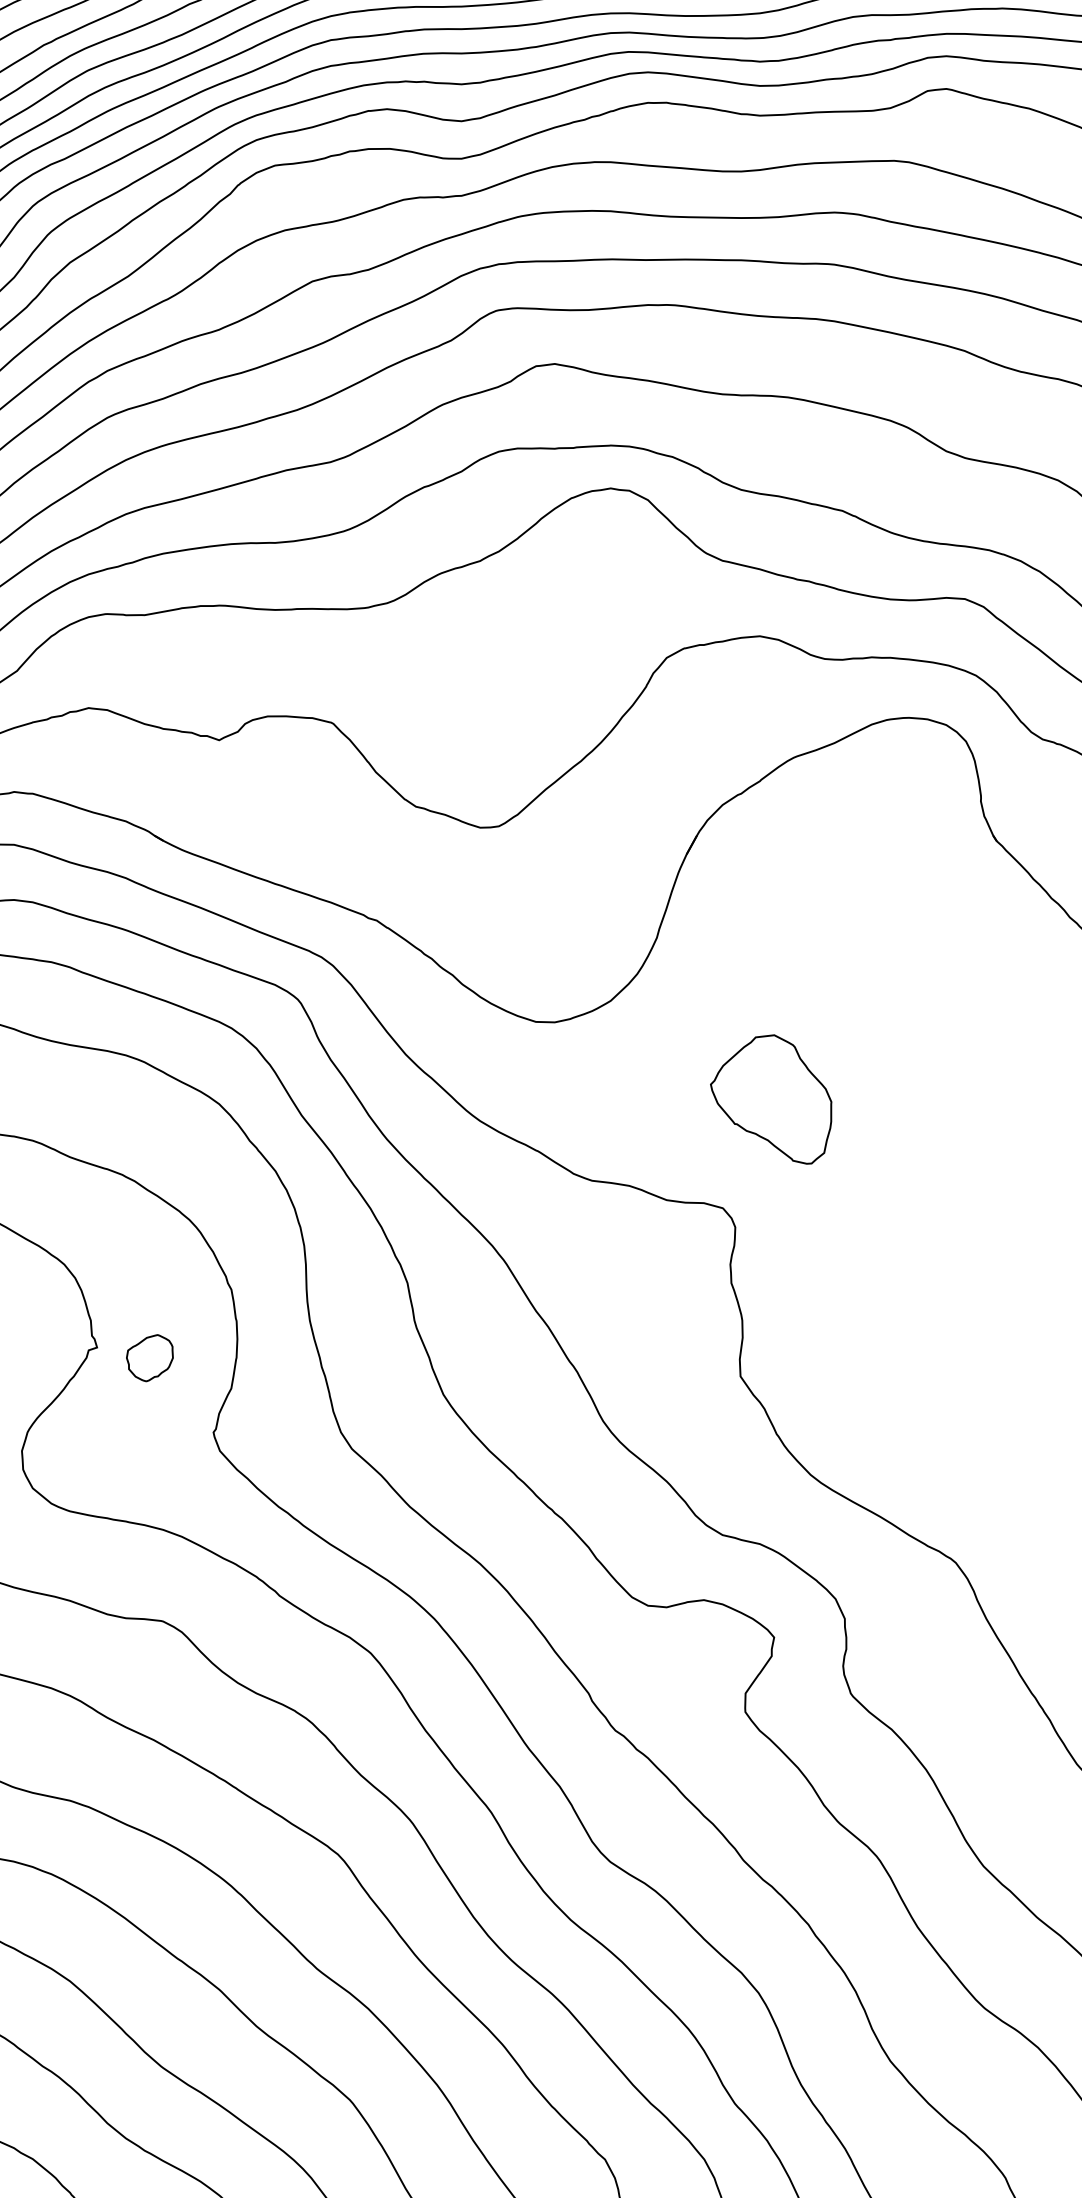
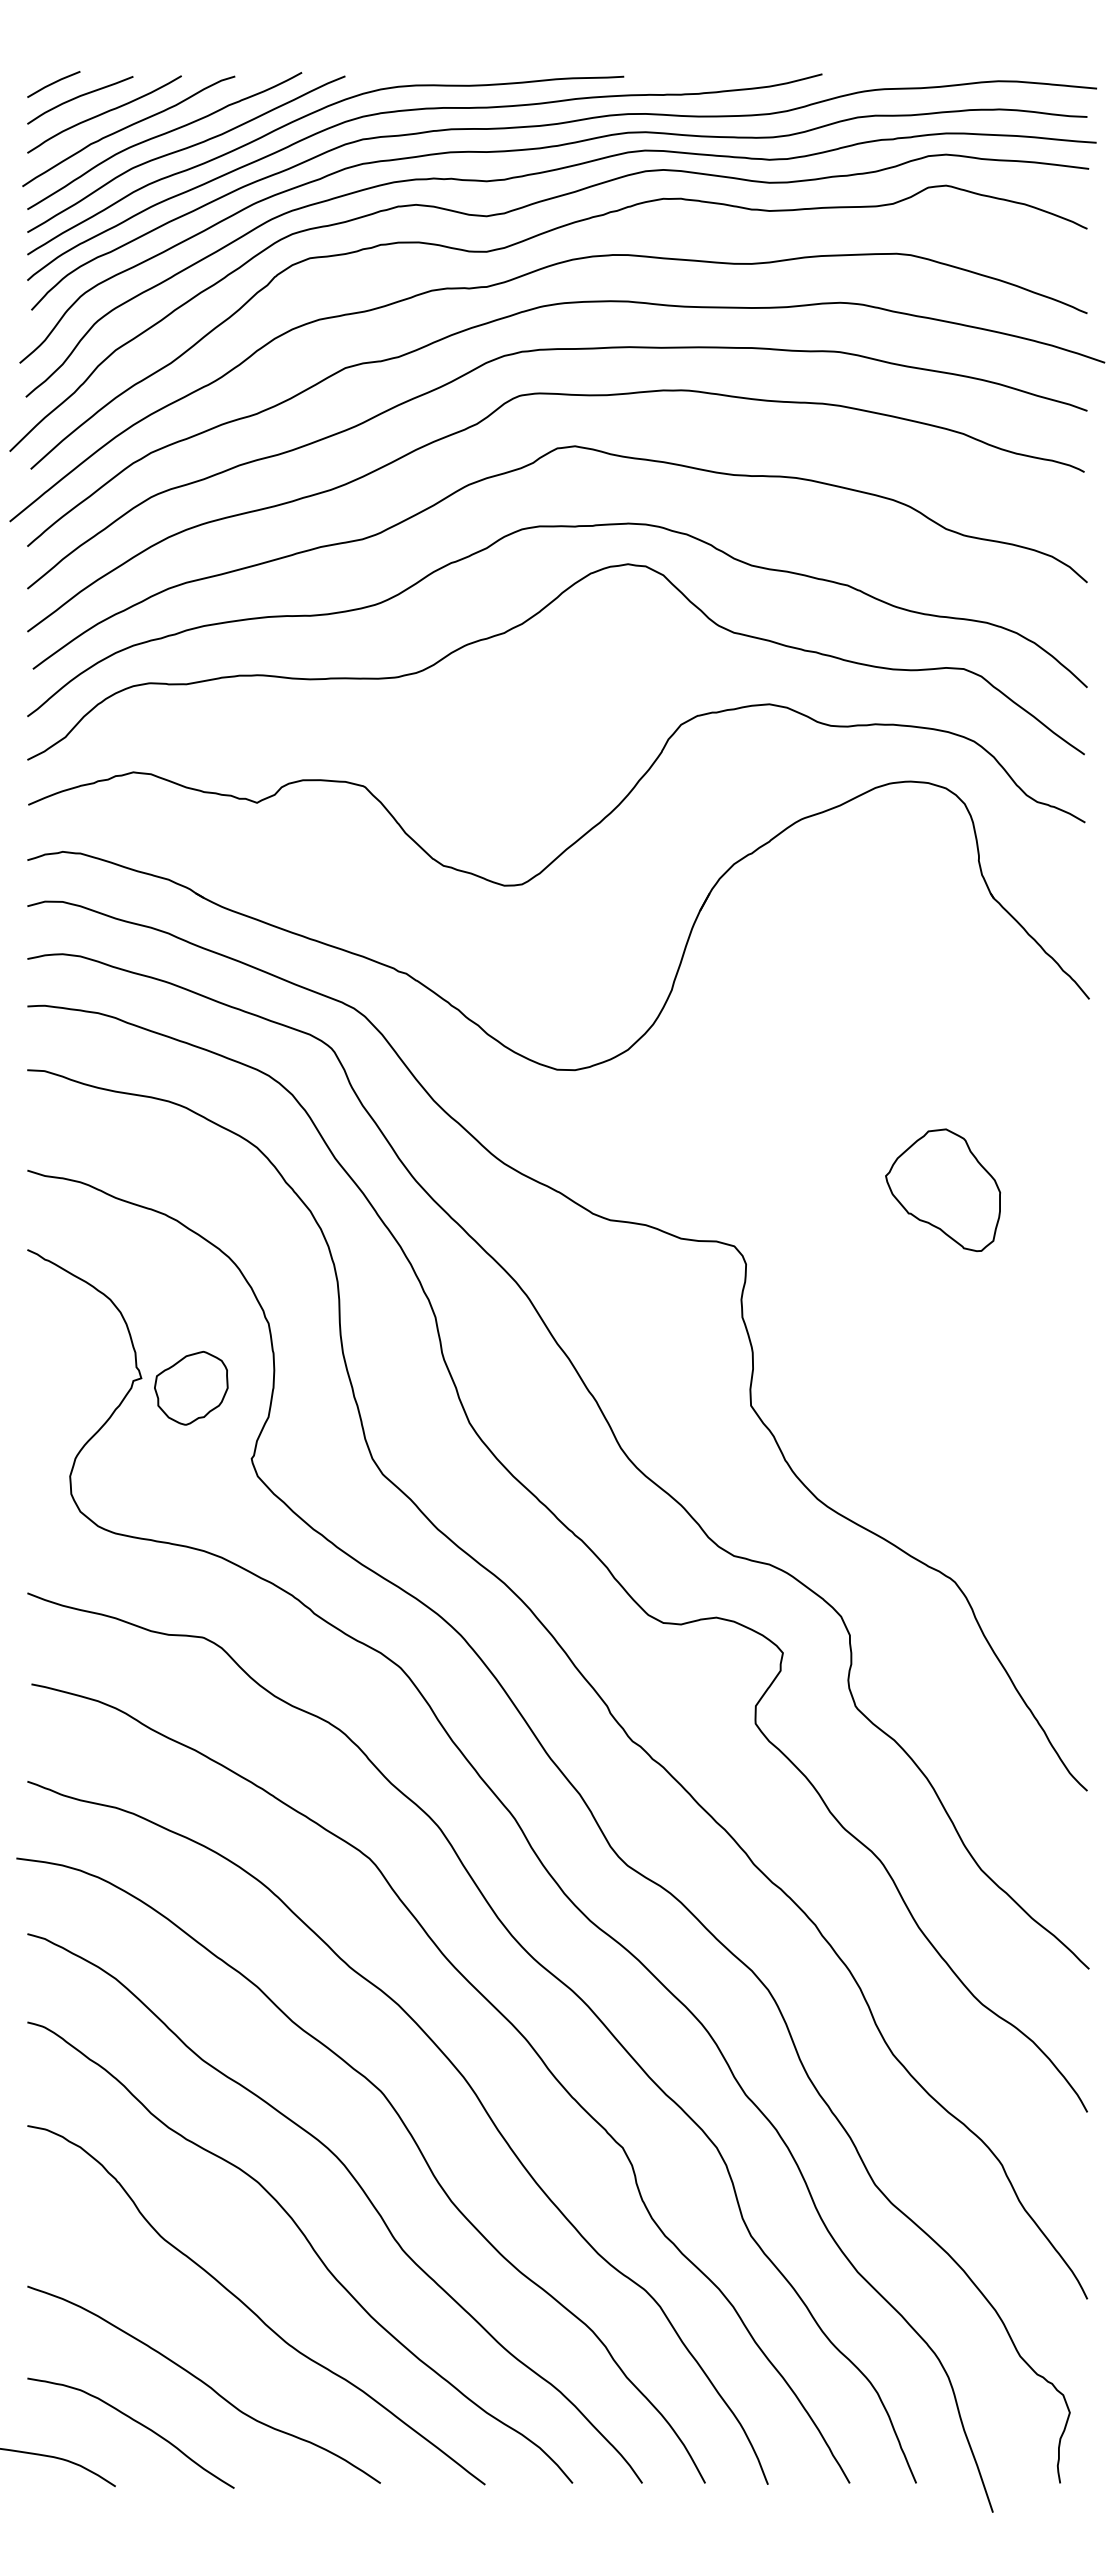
part: (771, 1099) -> (943, 1190), moved
part: (150, 1358) -> (191, 1388), size x1.67

